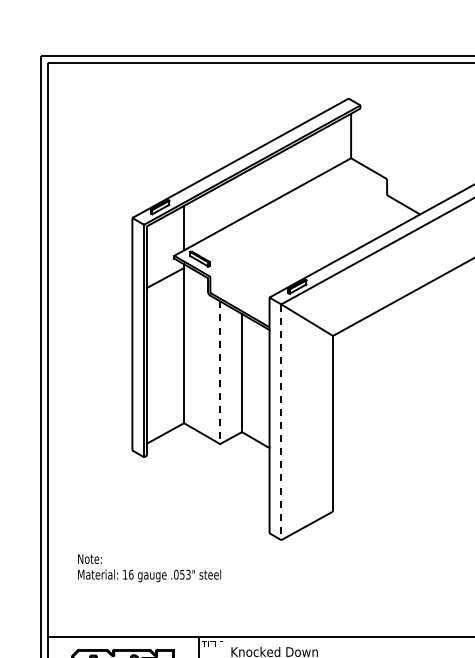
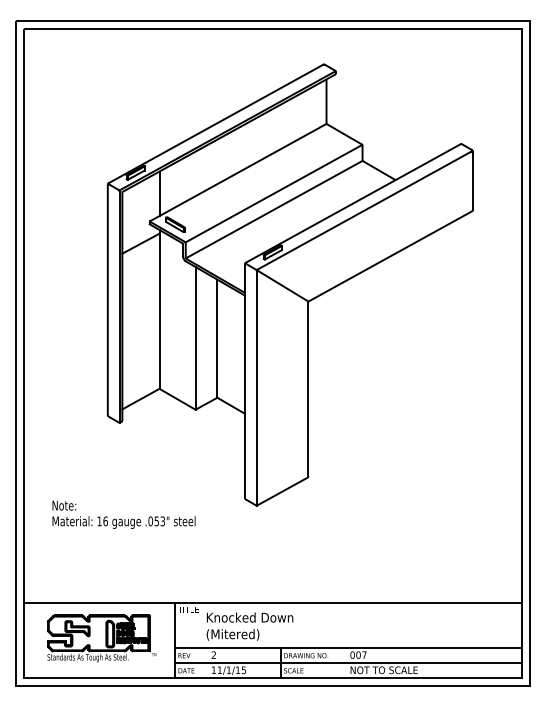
line: (298, 227) -> (273, 193), added
line: (299, 243) -> (274, 209), added
line: (220, 372) -> (195, 338), dashed -> solid
line: (281, 422) -> (256, 388), dashed -> solid
text: (149, 567) -> (123, 514), moved

